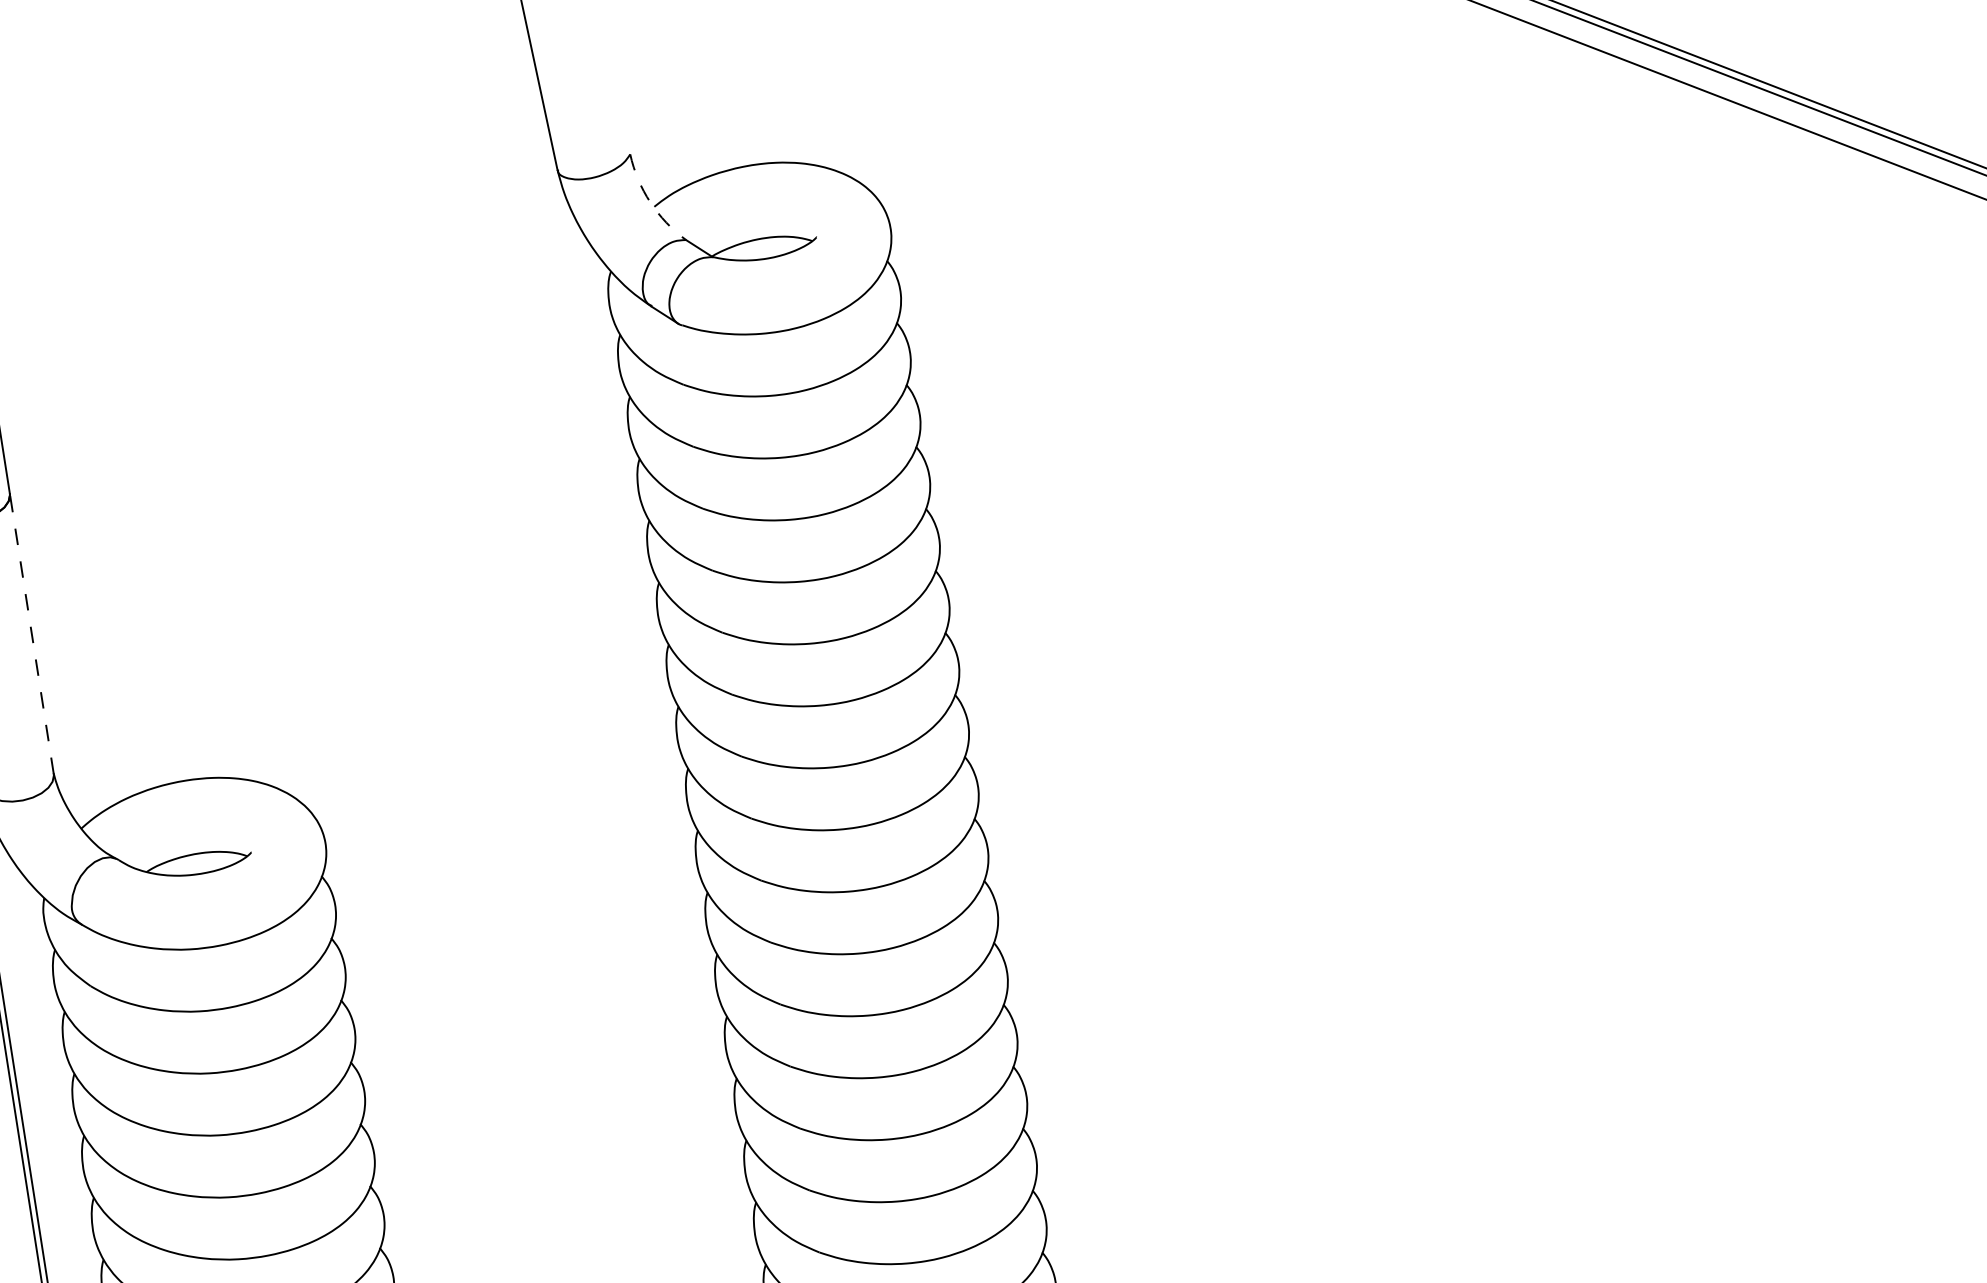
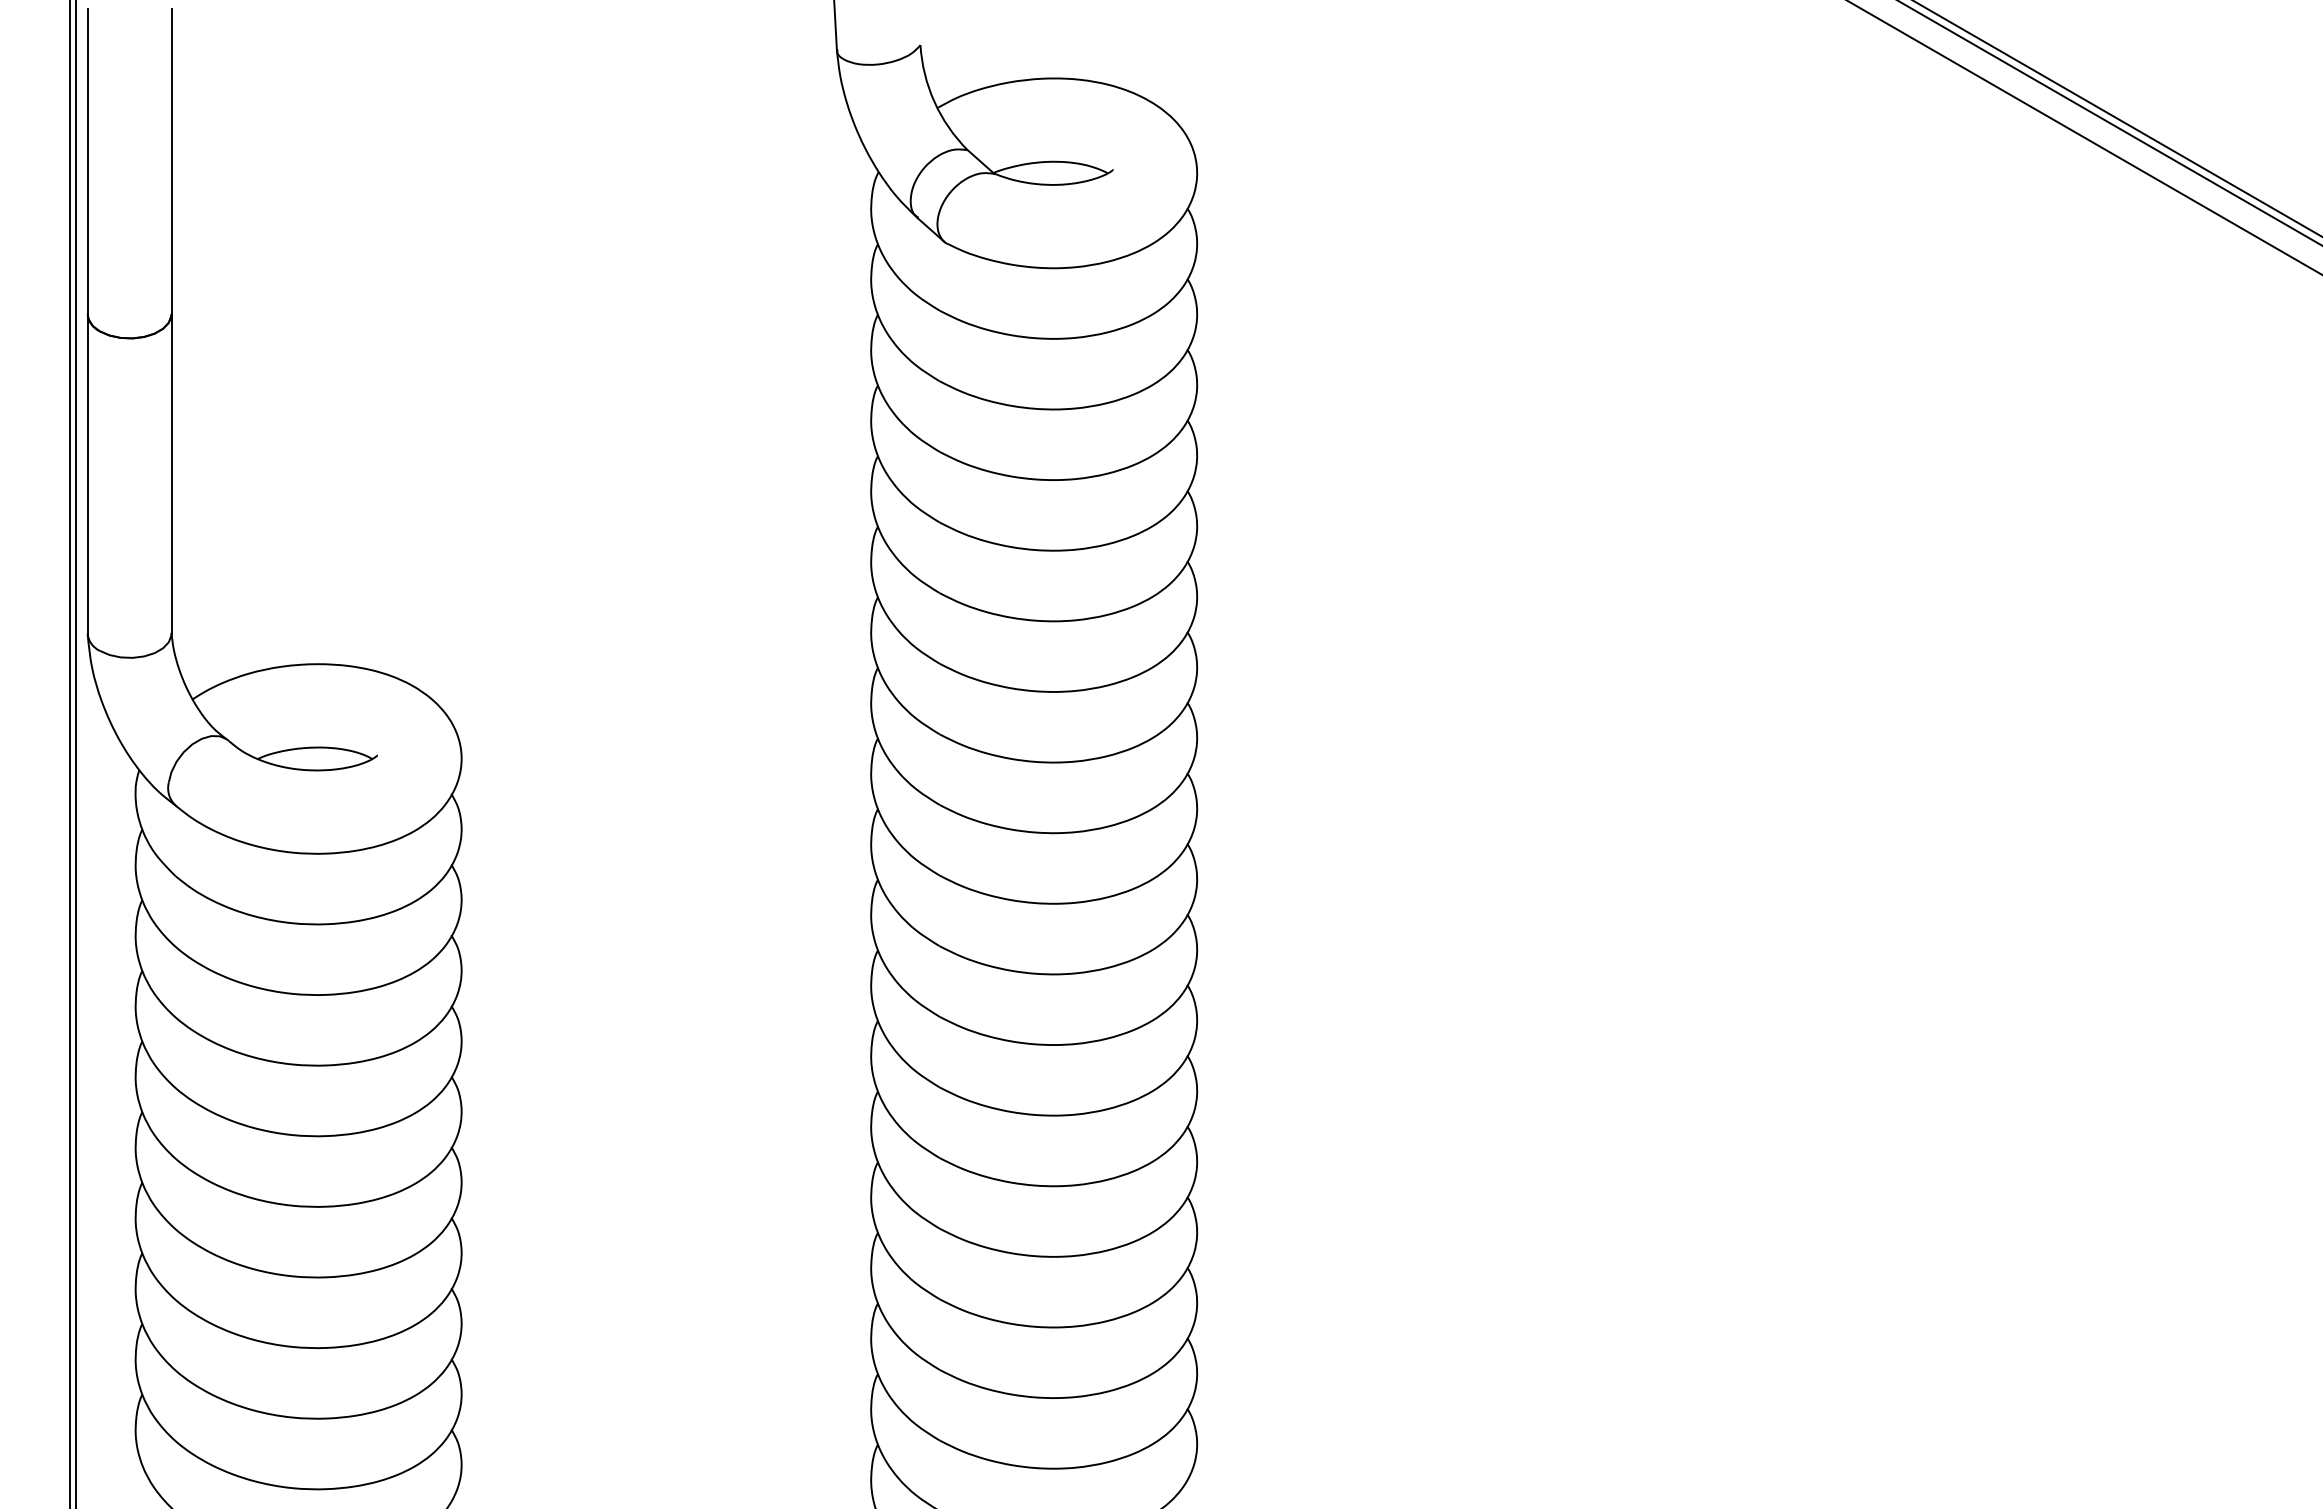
arc: (650, 201) -> (934, 101), dashed -> solid
line: (31, 634) -> (171, 474), dashed -> solid

